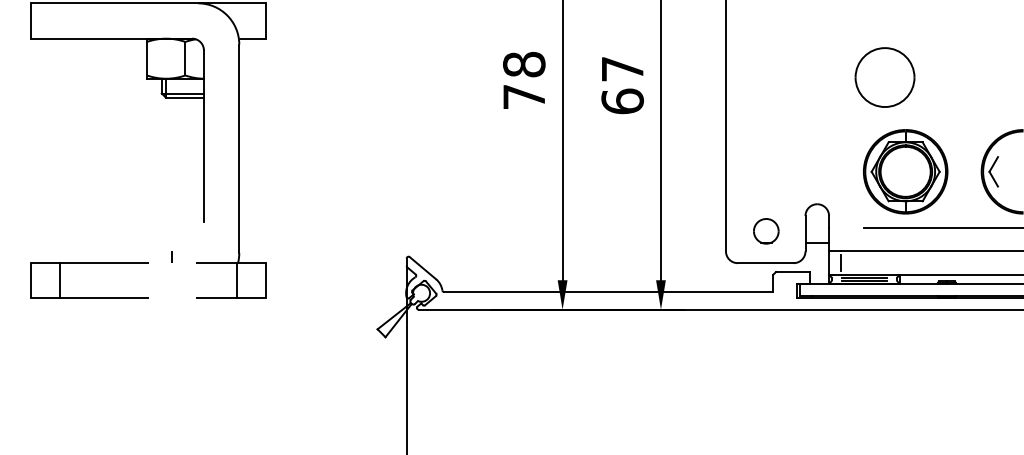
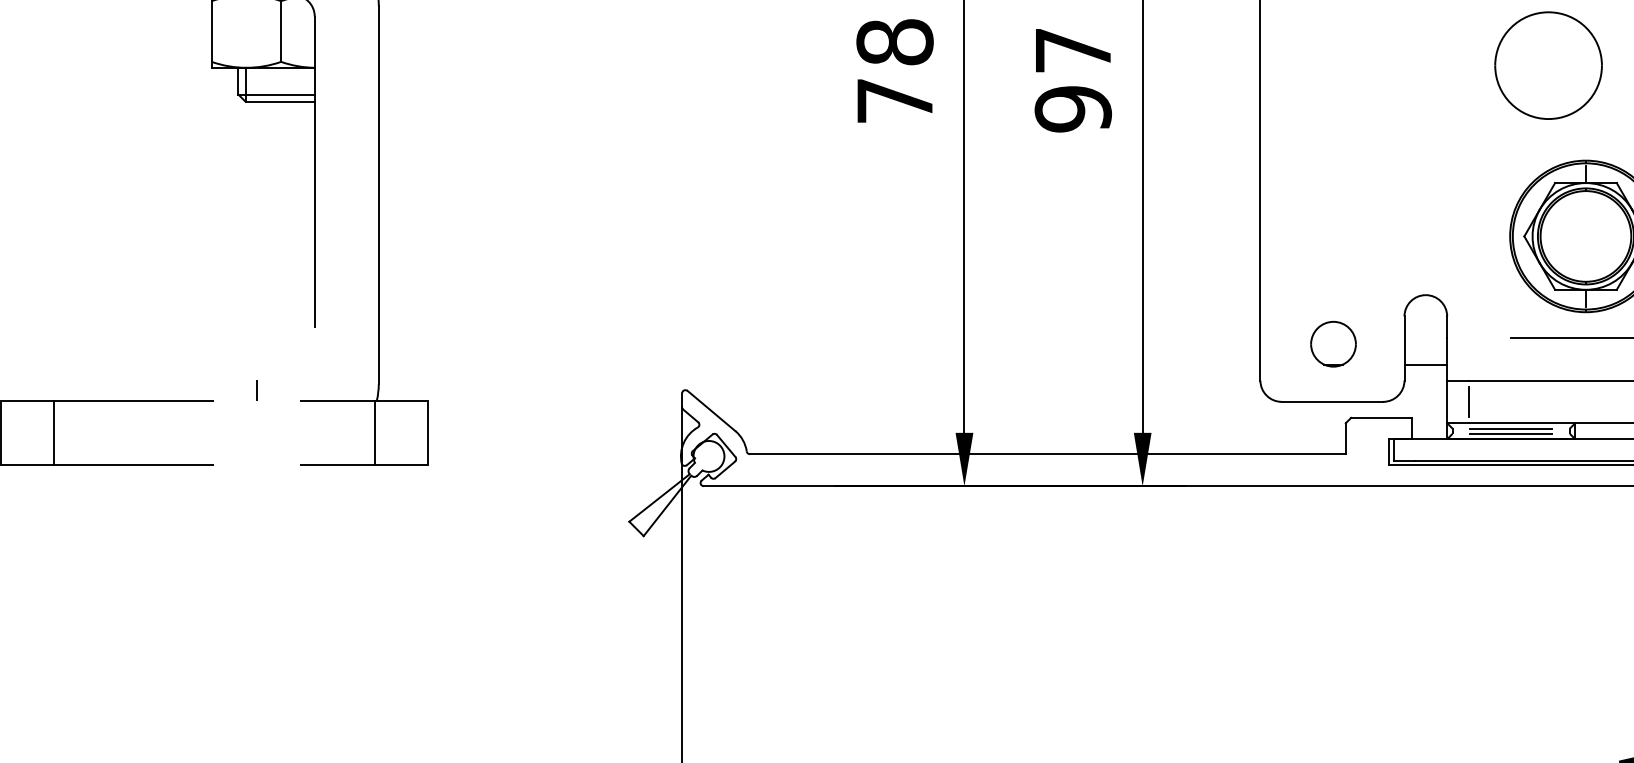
text: (622, 101) -> (1072, 109), 67 -> 97

